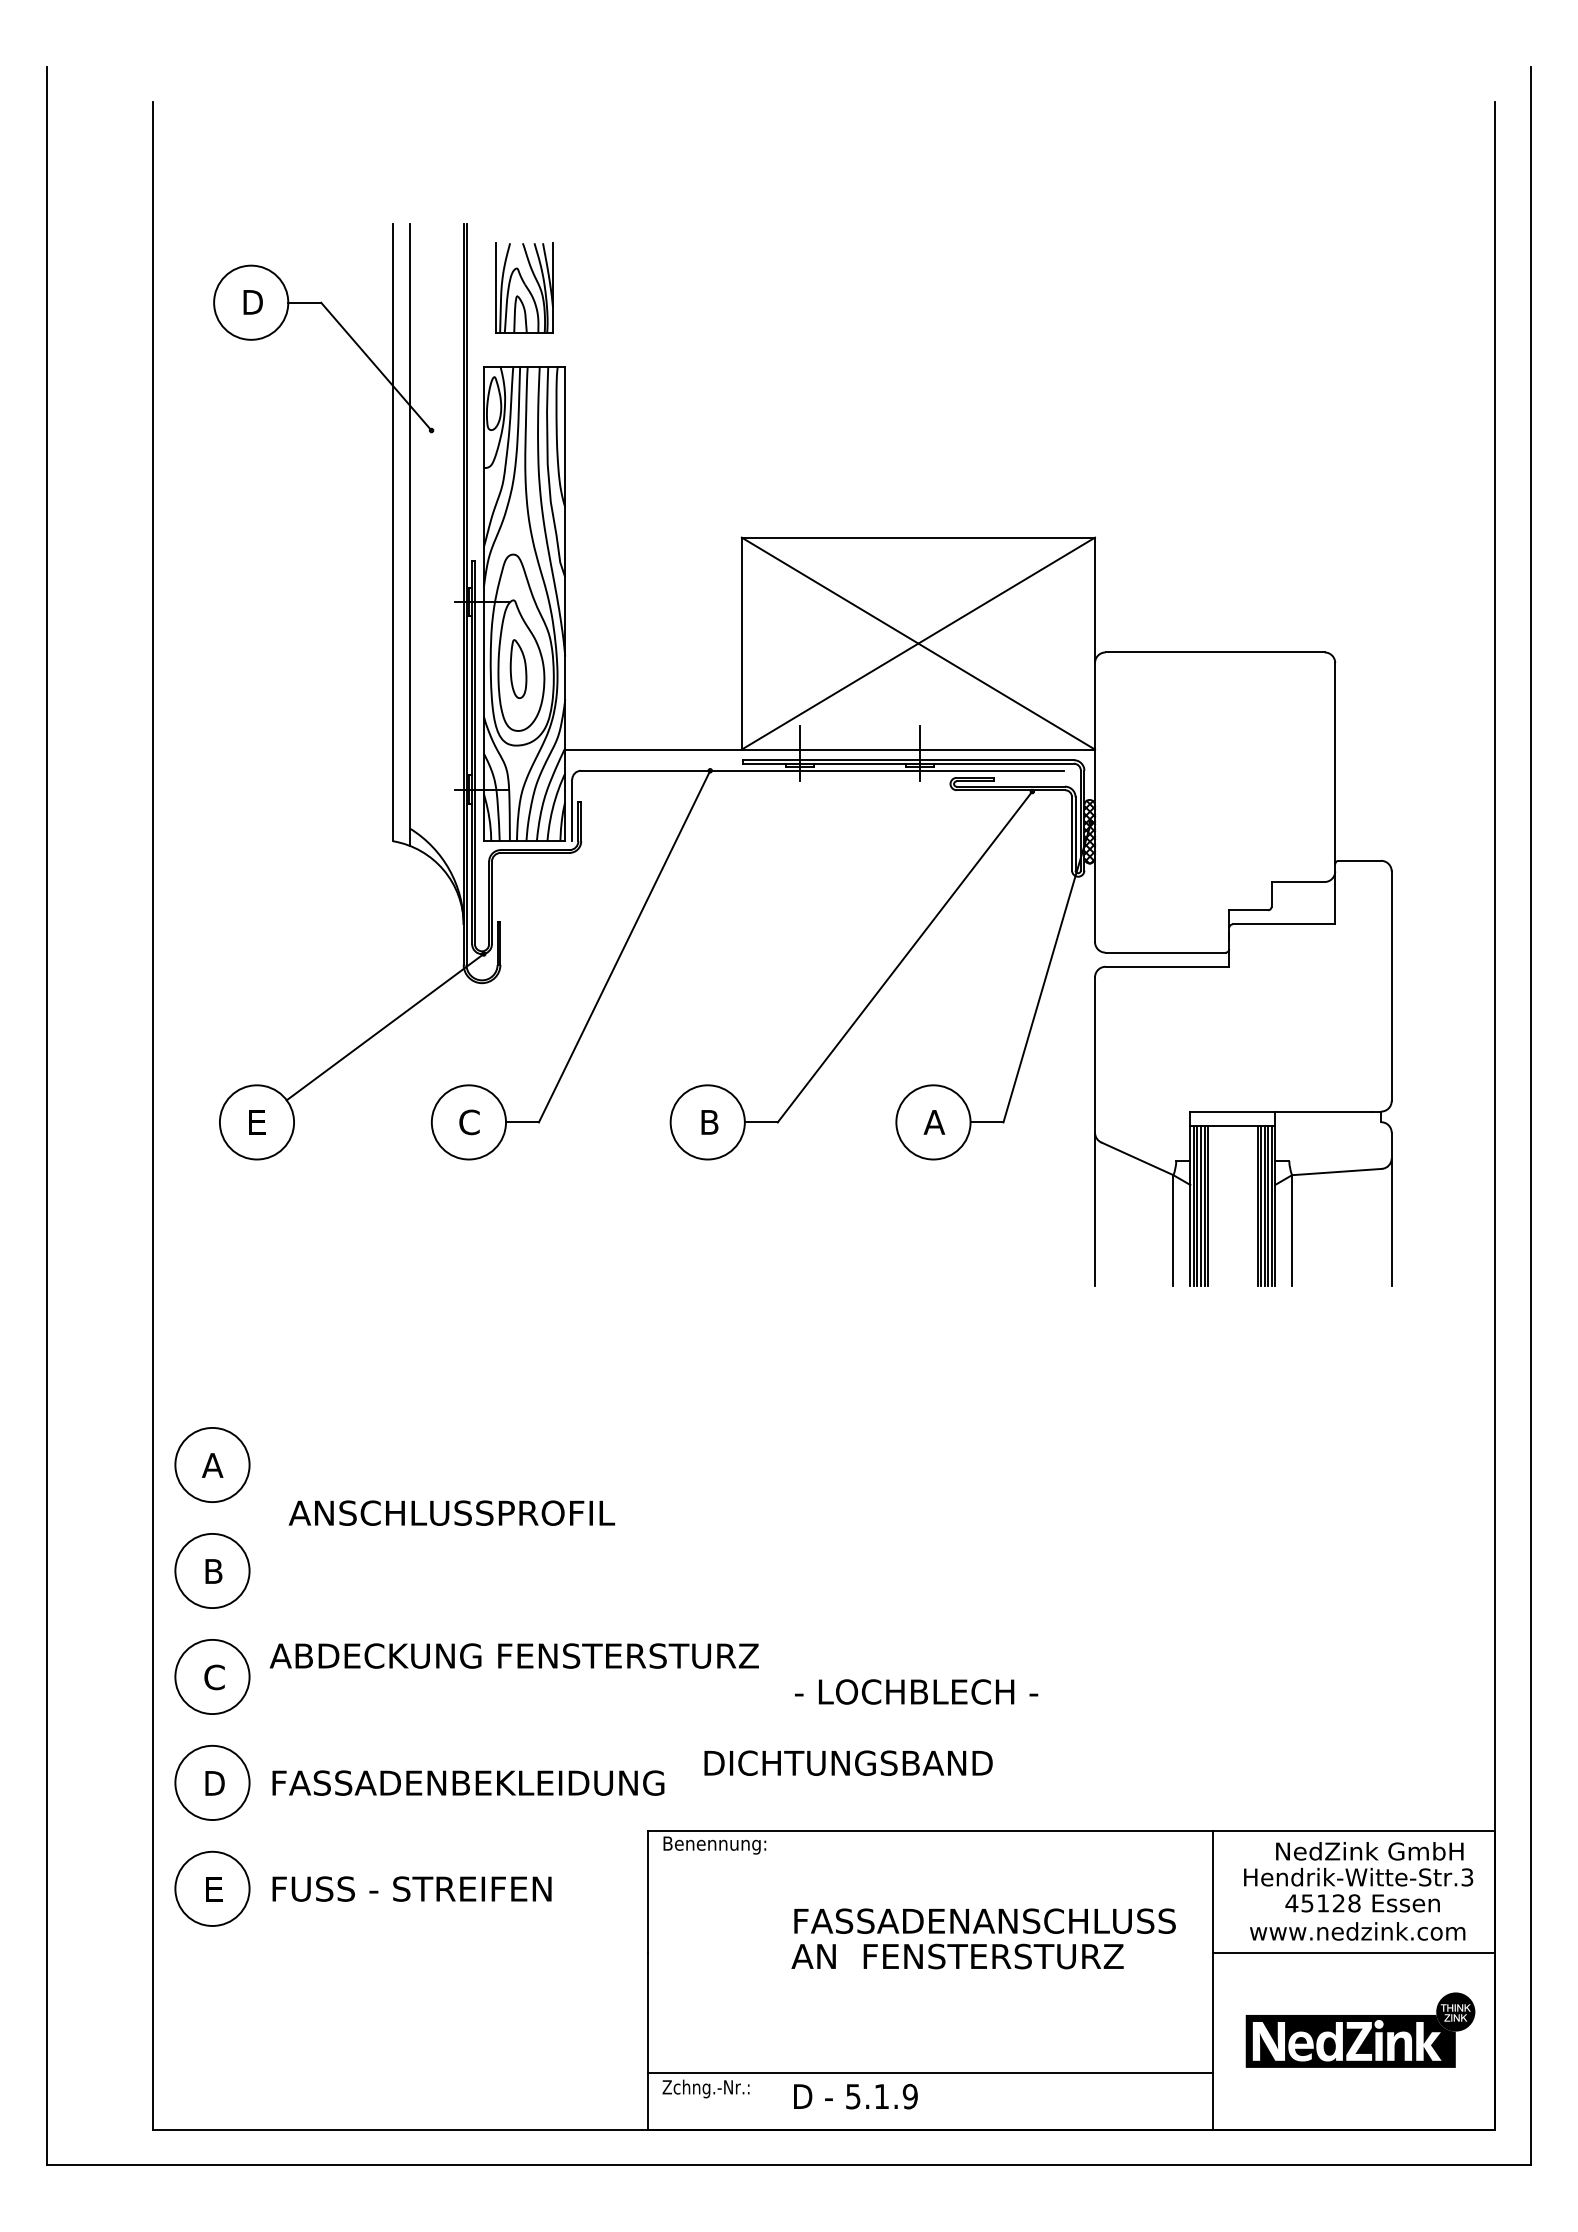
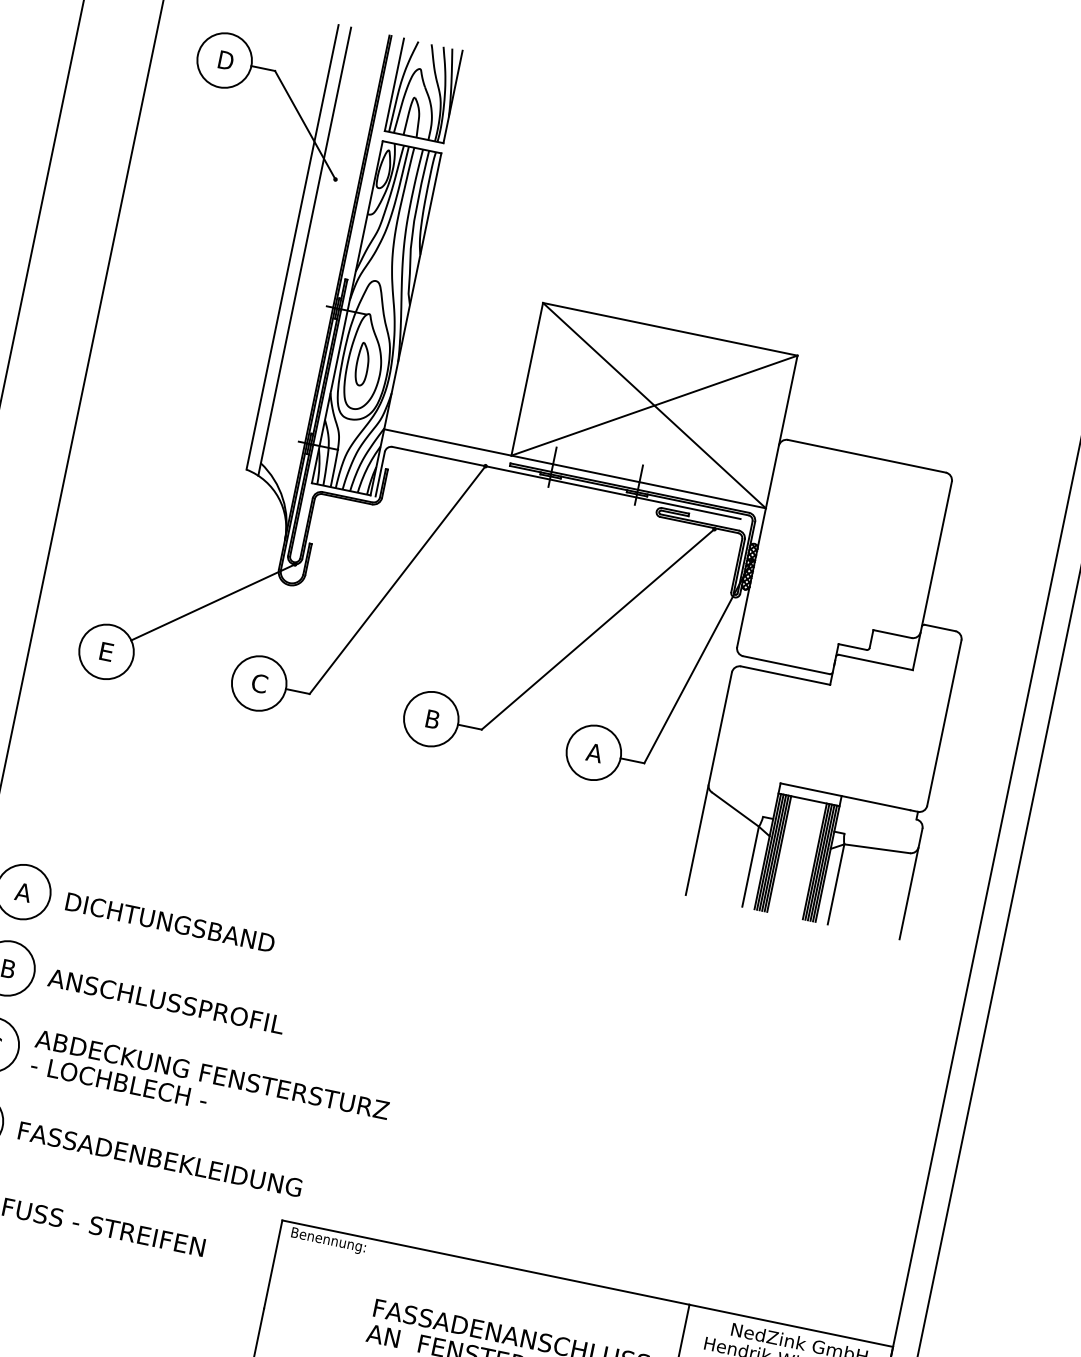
part: (524, 287) -> (423, 90), size x1.43
text: (451, 1512) -> (166, 1000), moved
text: (916, 1691) -> (119, 1082), moved
text: (848, 1762) -> (170, 922), moved

